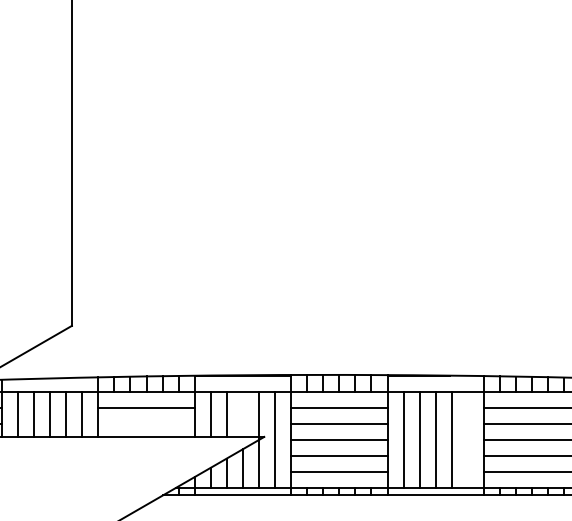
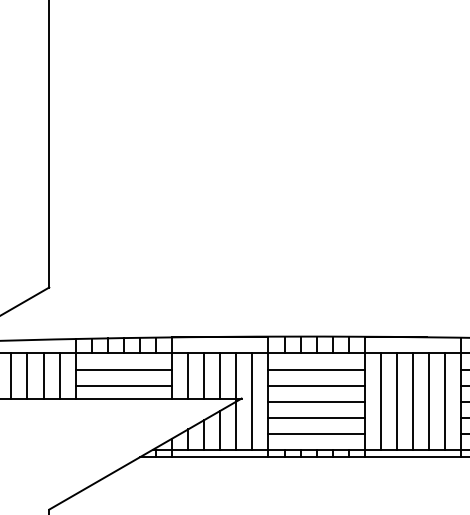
line: (242, 413) -> (219, 375), added
line: (146, 423) -> (123, 385), added
line: (467, 439) -> (444, 401), added

